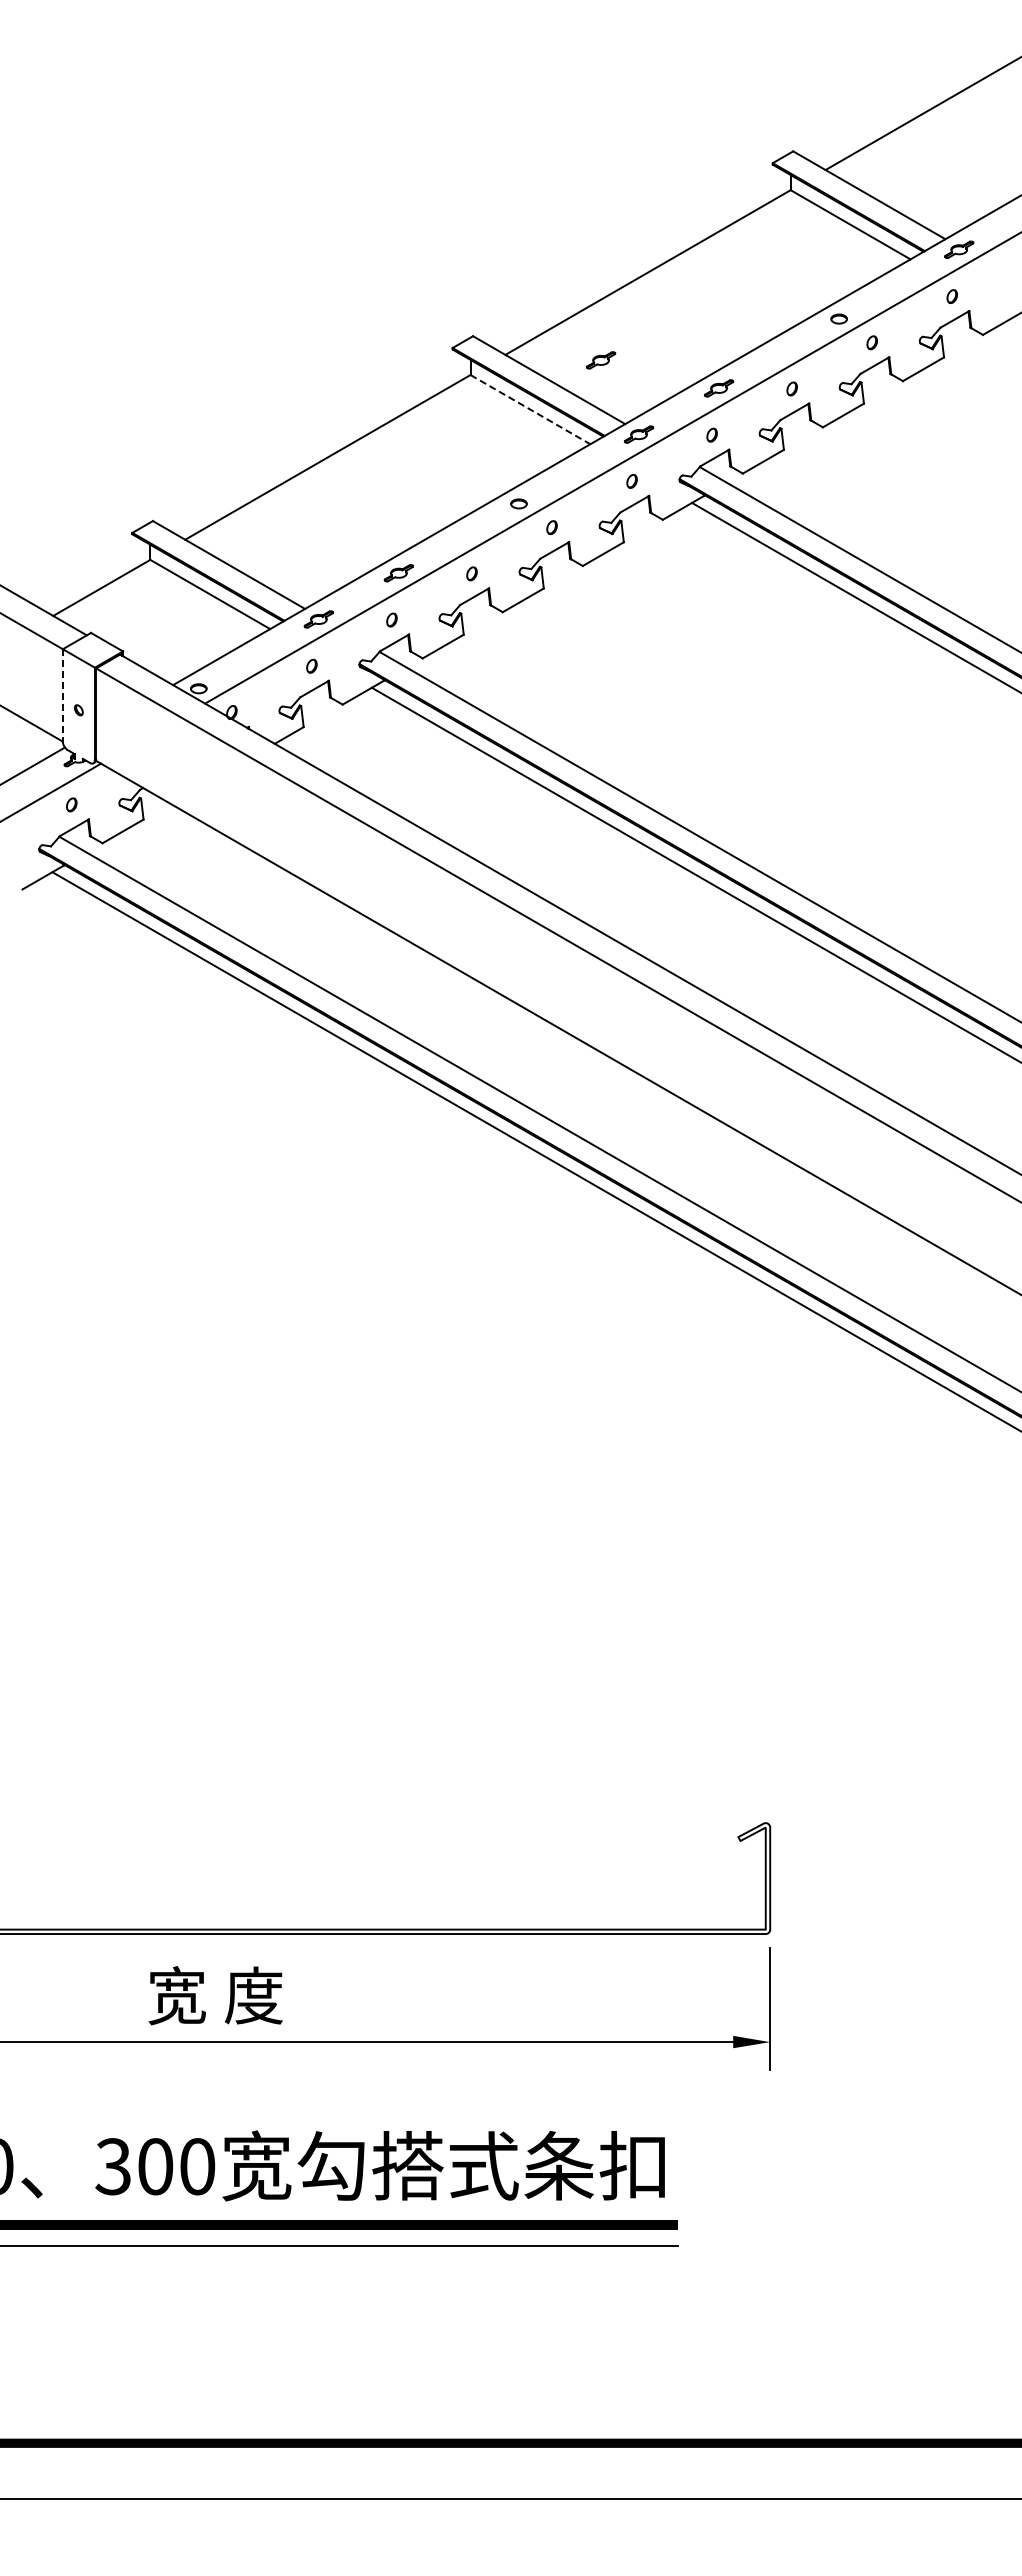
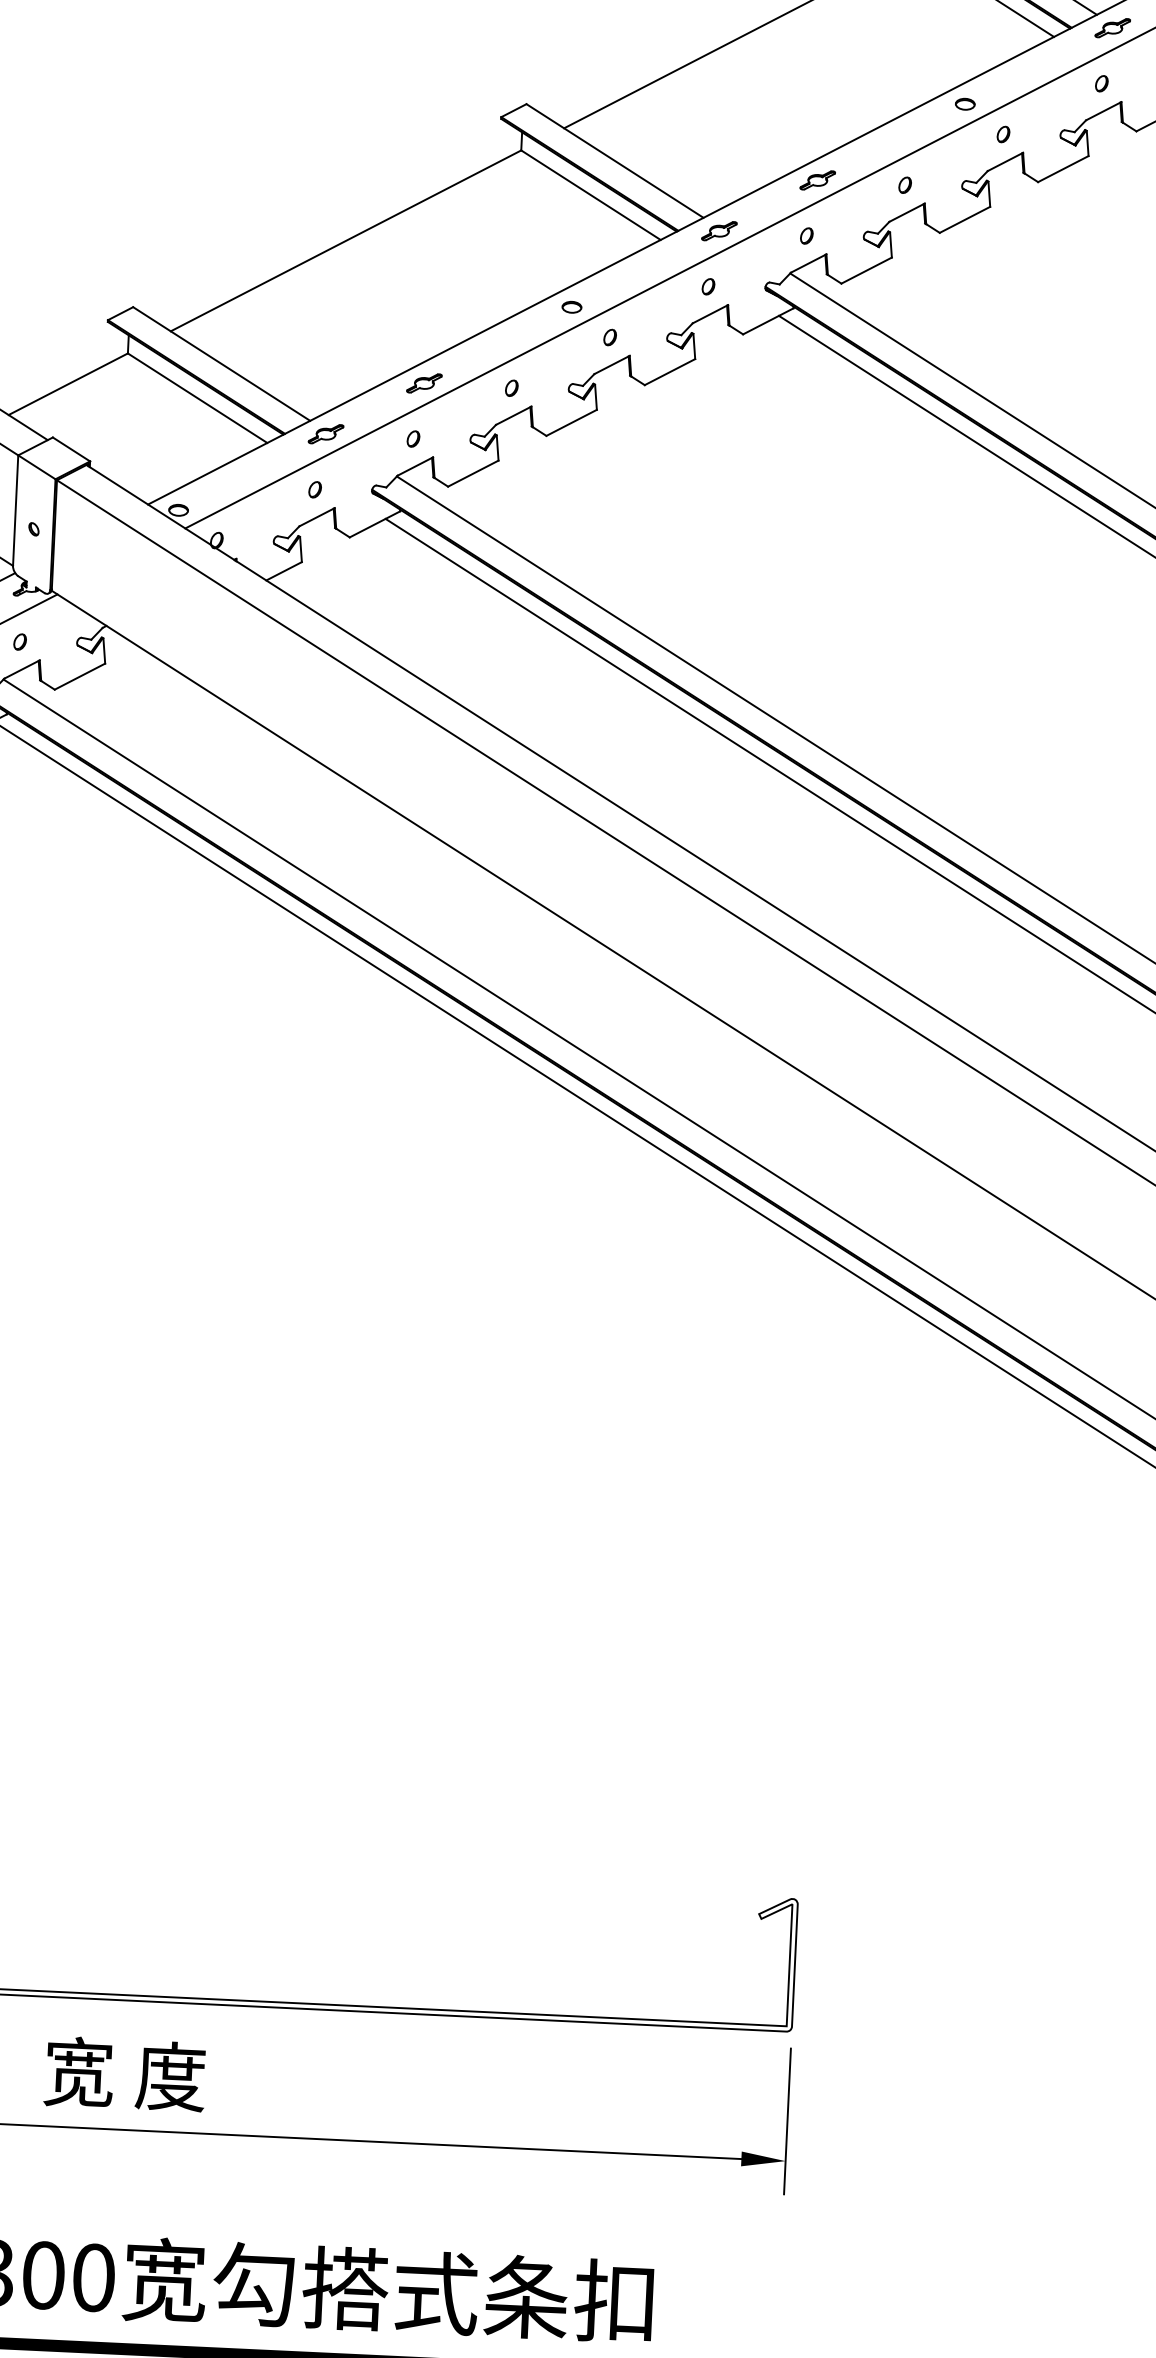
part: (601, 360) -> (678, 140), removed
line: (530, 409) -> (591, 195), dashed -> solid
line: (62, 695) -> (15, 510), dashed -> solid

